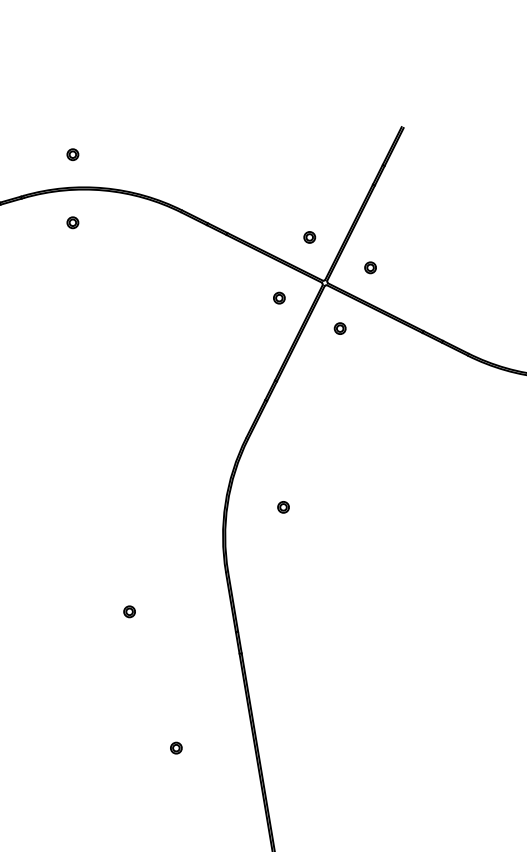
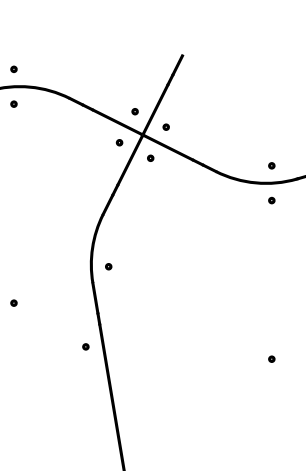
part: (283, 506) -> (108, 266), moved
part: (128, 610) -> (13, 302), moved
part: (175, 747) -> (85, 346), moved

